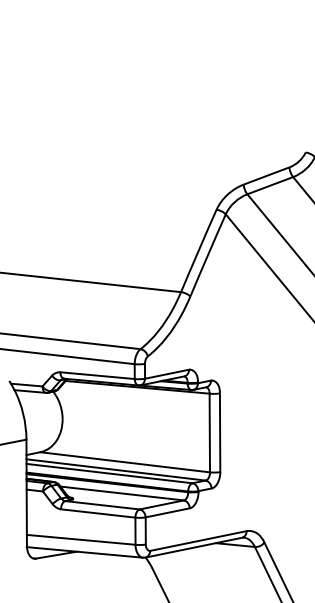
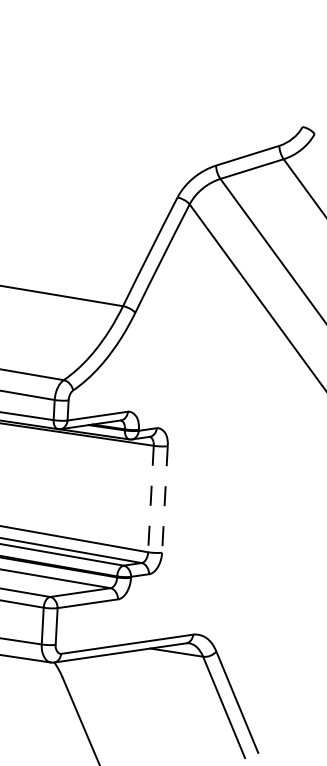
line: (209, 433) -> (150, 499), solid -> dashed
line: (220, 433) -> (165, 500), solid -> dashed

